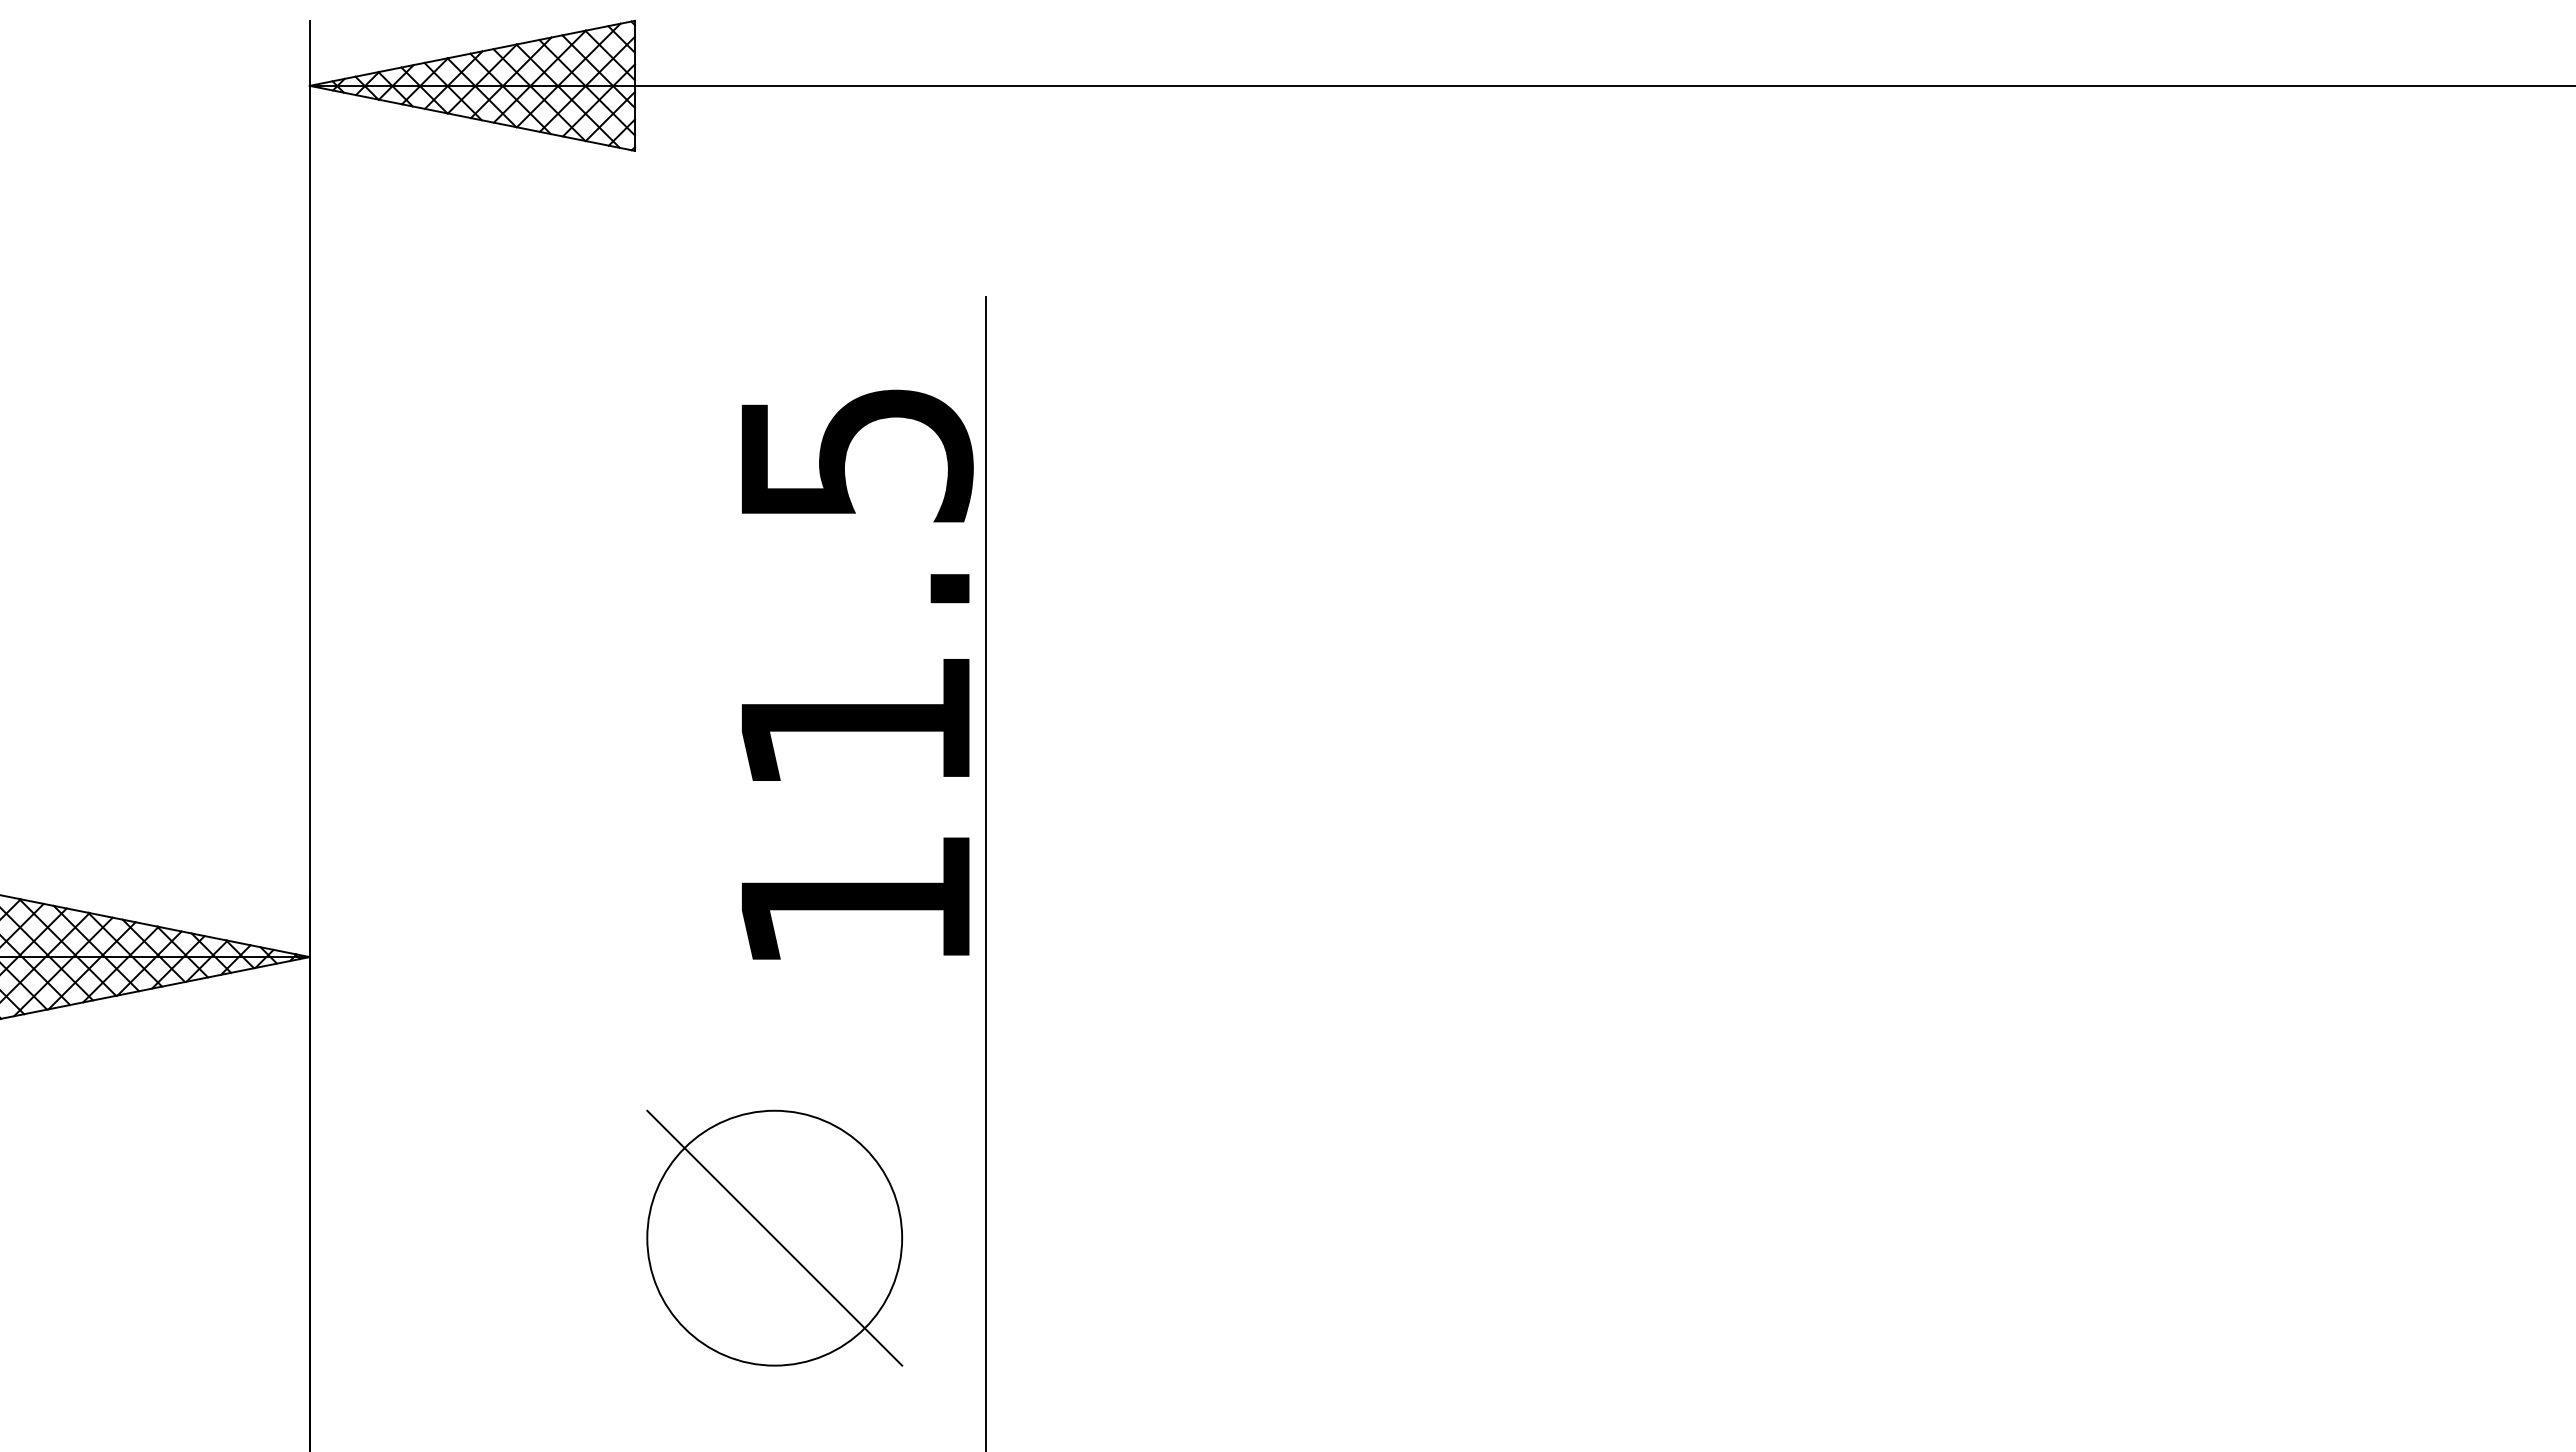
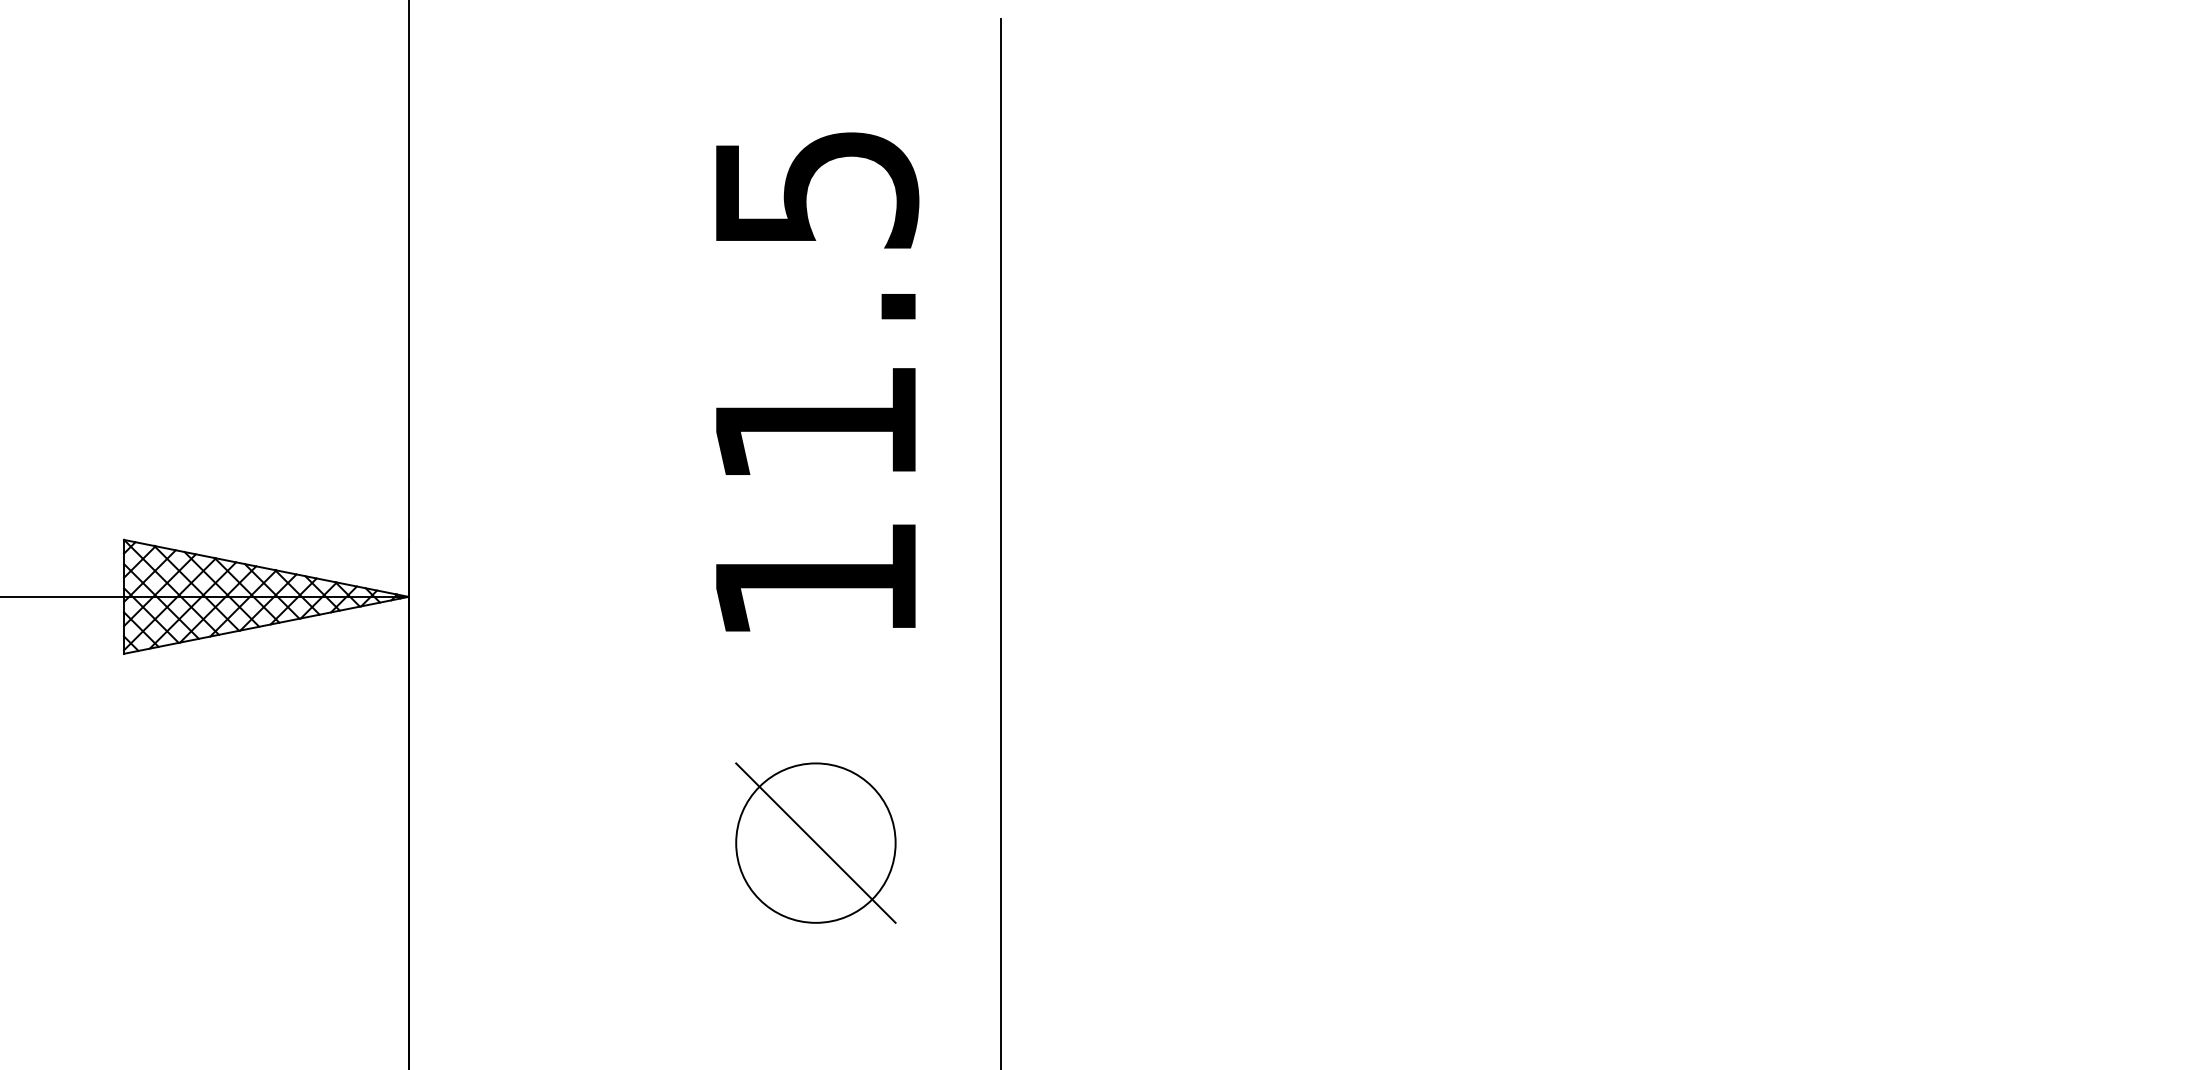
text: (857, 674) -> (817, 381), moved
part: (774, 1238) -> (815, 843), size x0.71

